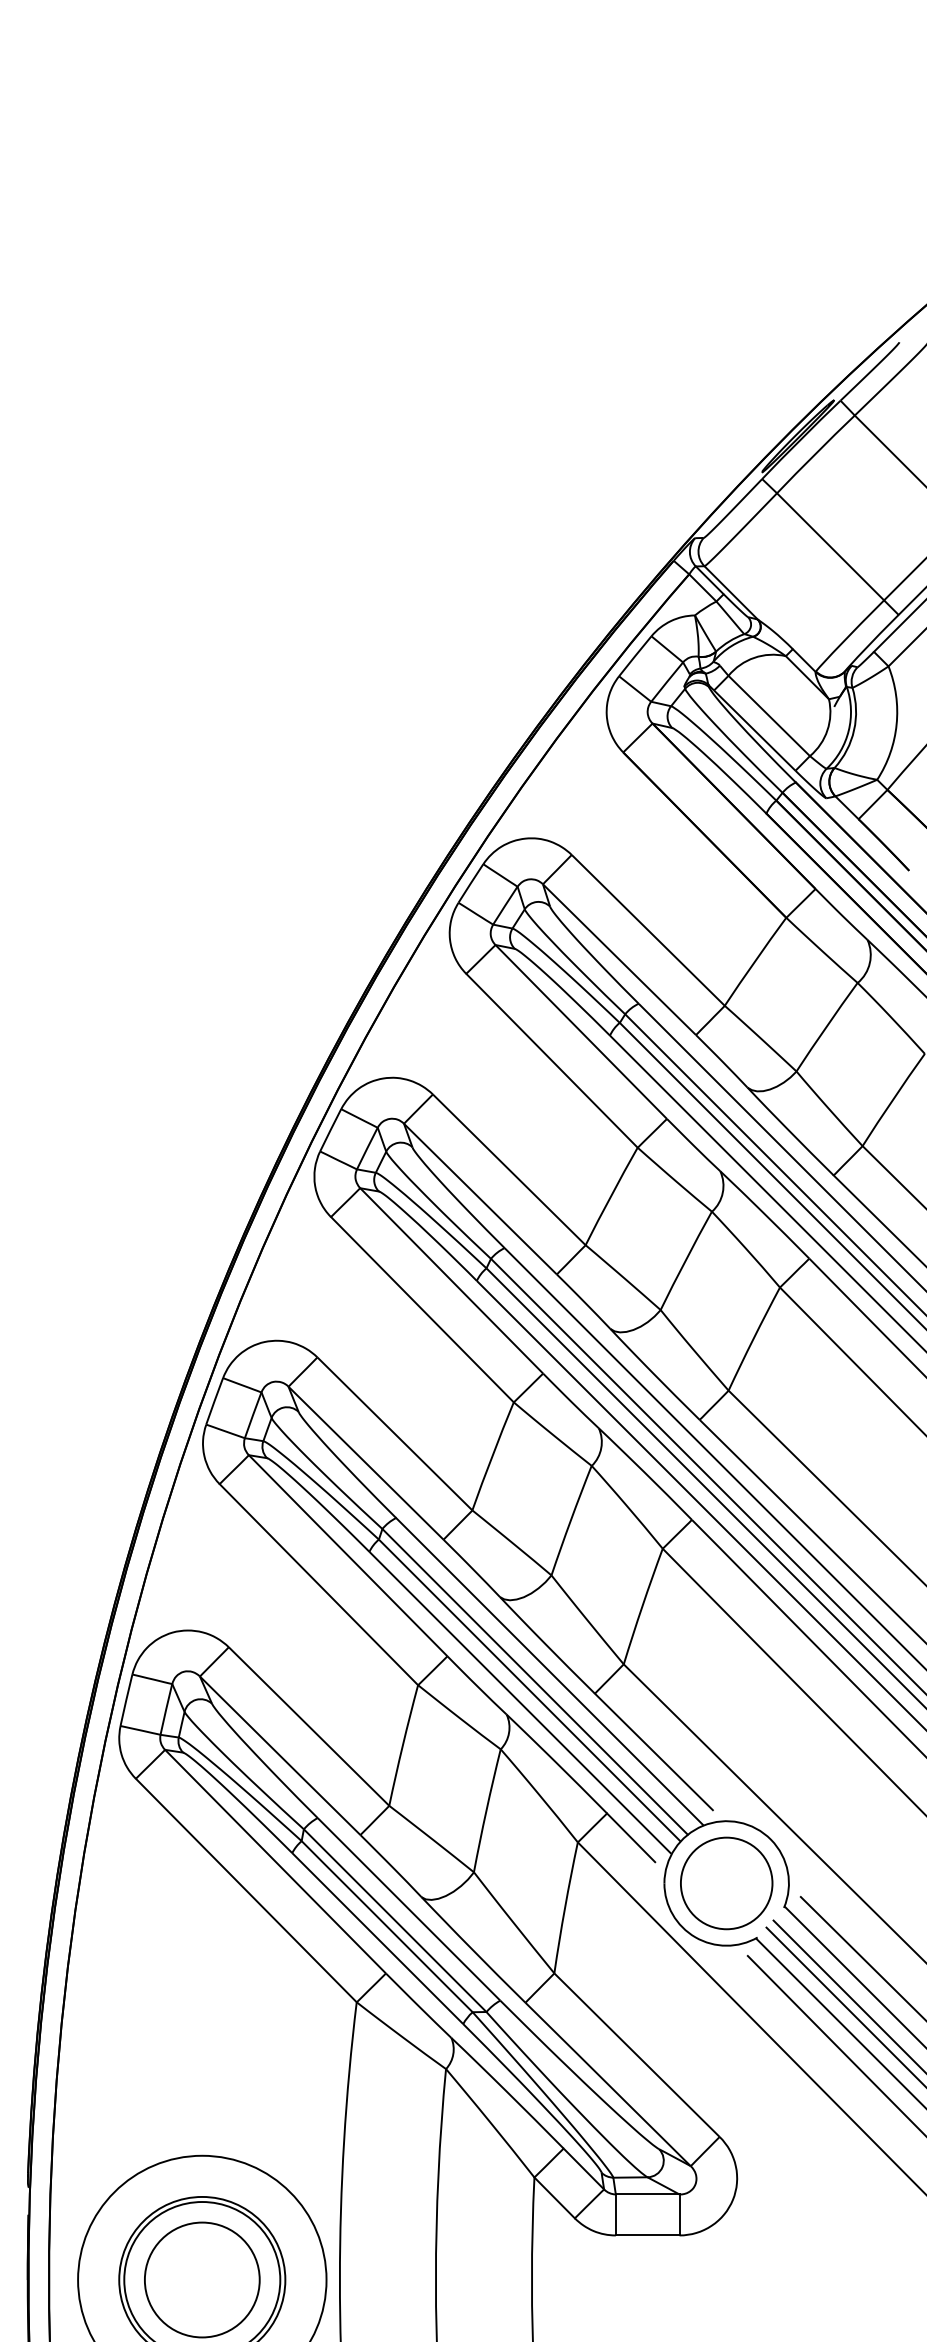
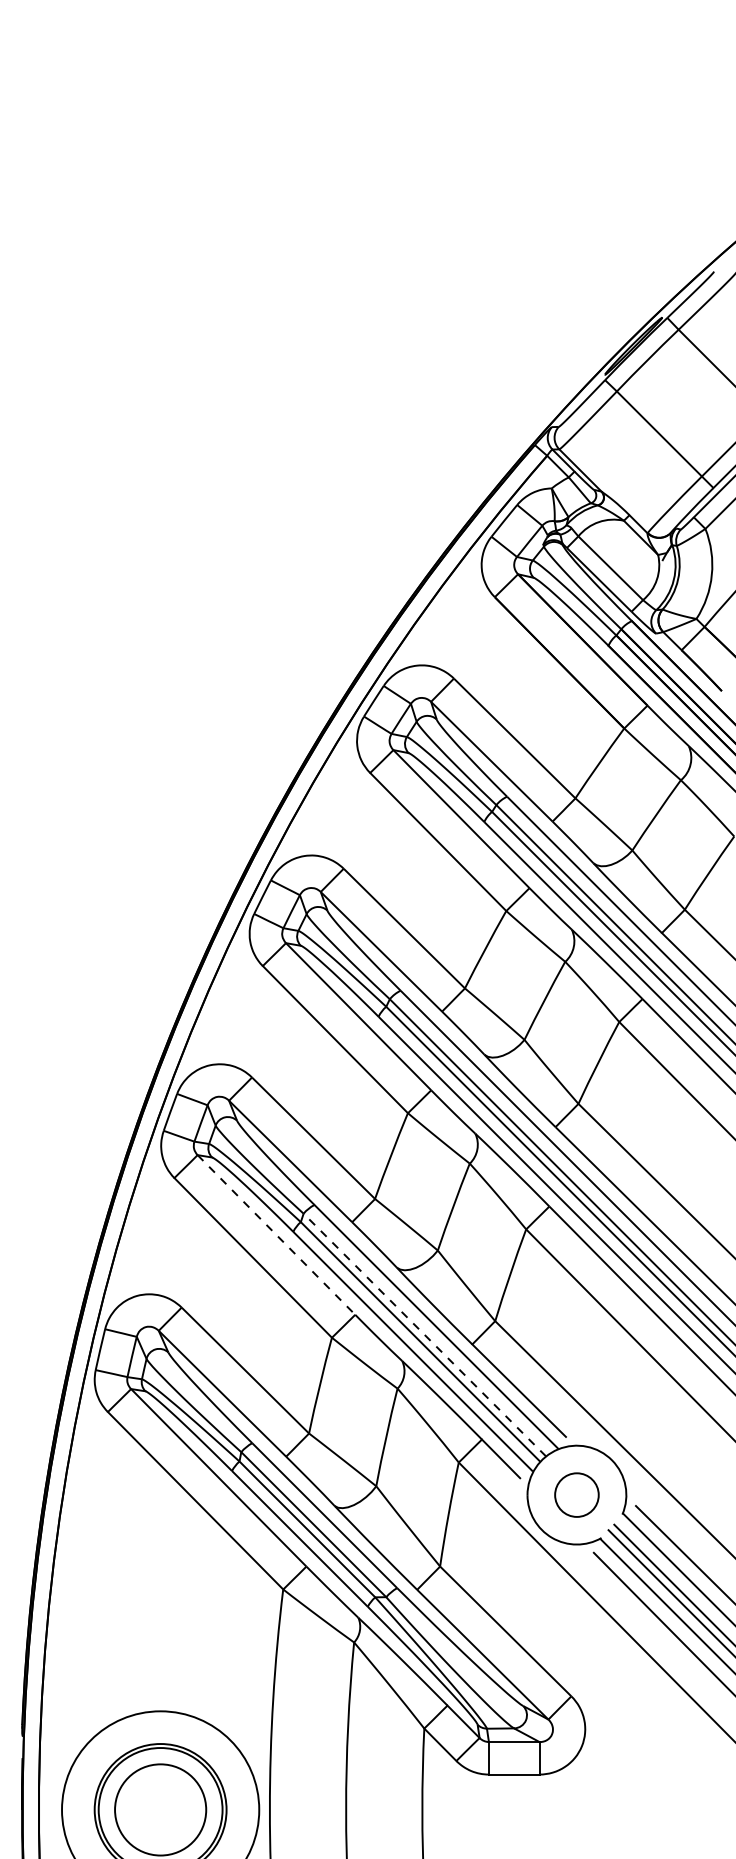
line: (348, 1555) -> (276, 1234), solid -> dashed
line: (534, 1681) -> (424, 1334), solid -> dashed
circle: (726, 1883) -> (576, 1495), size x0.6

